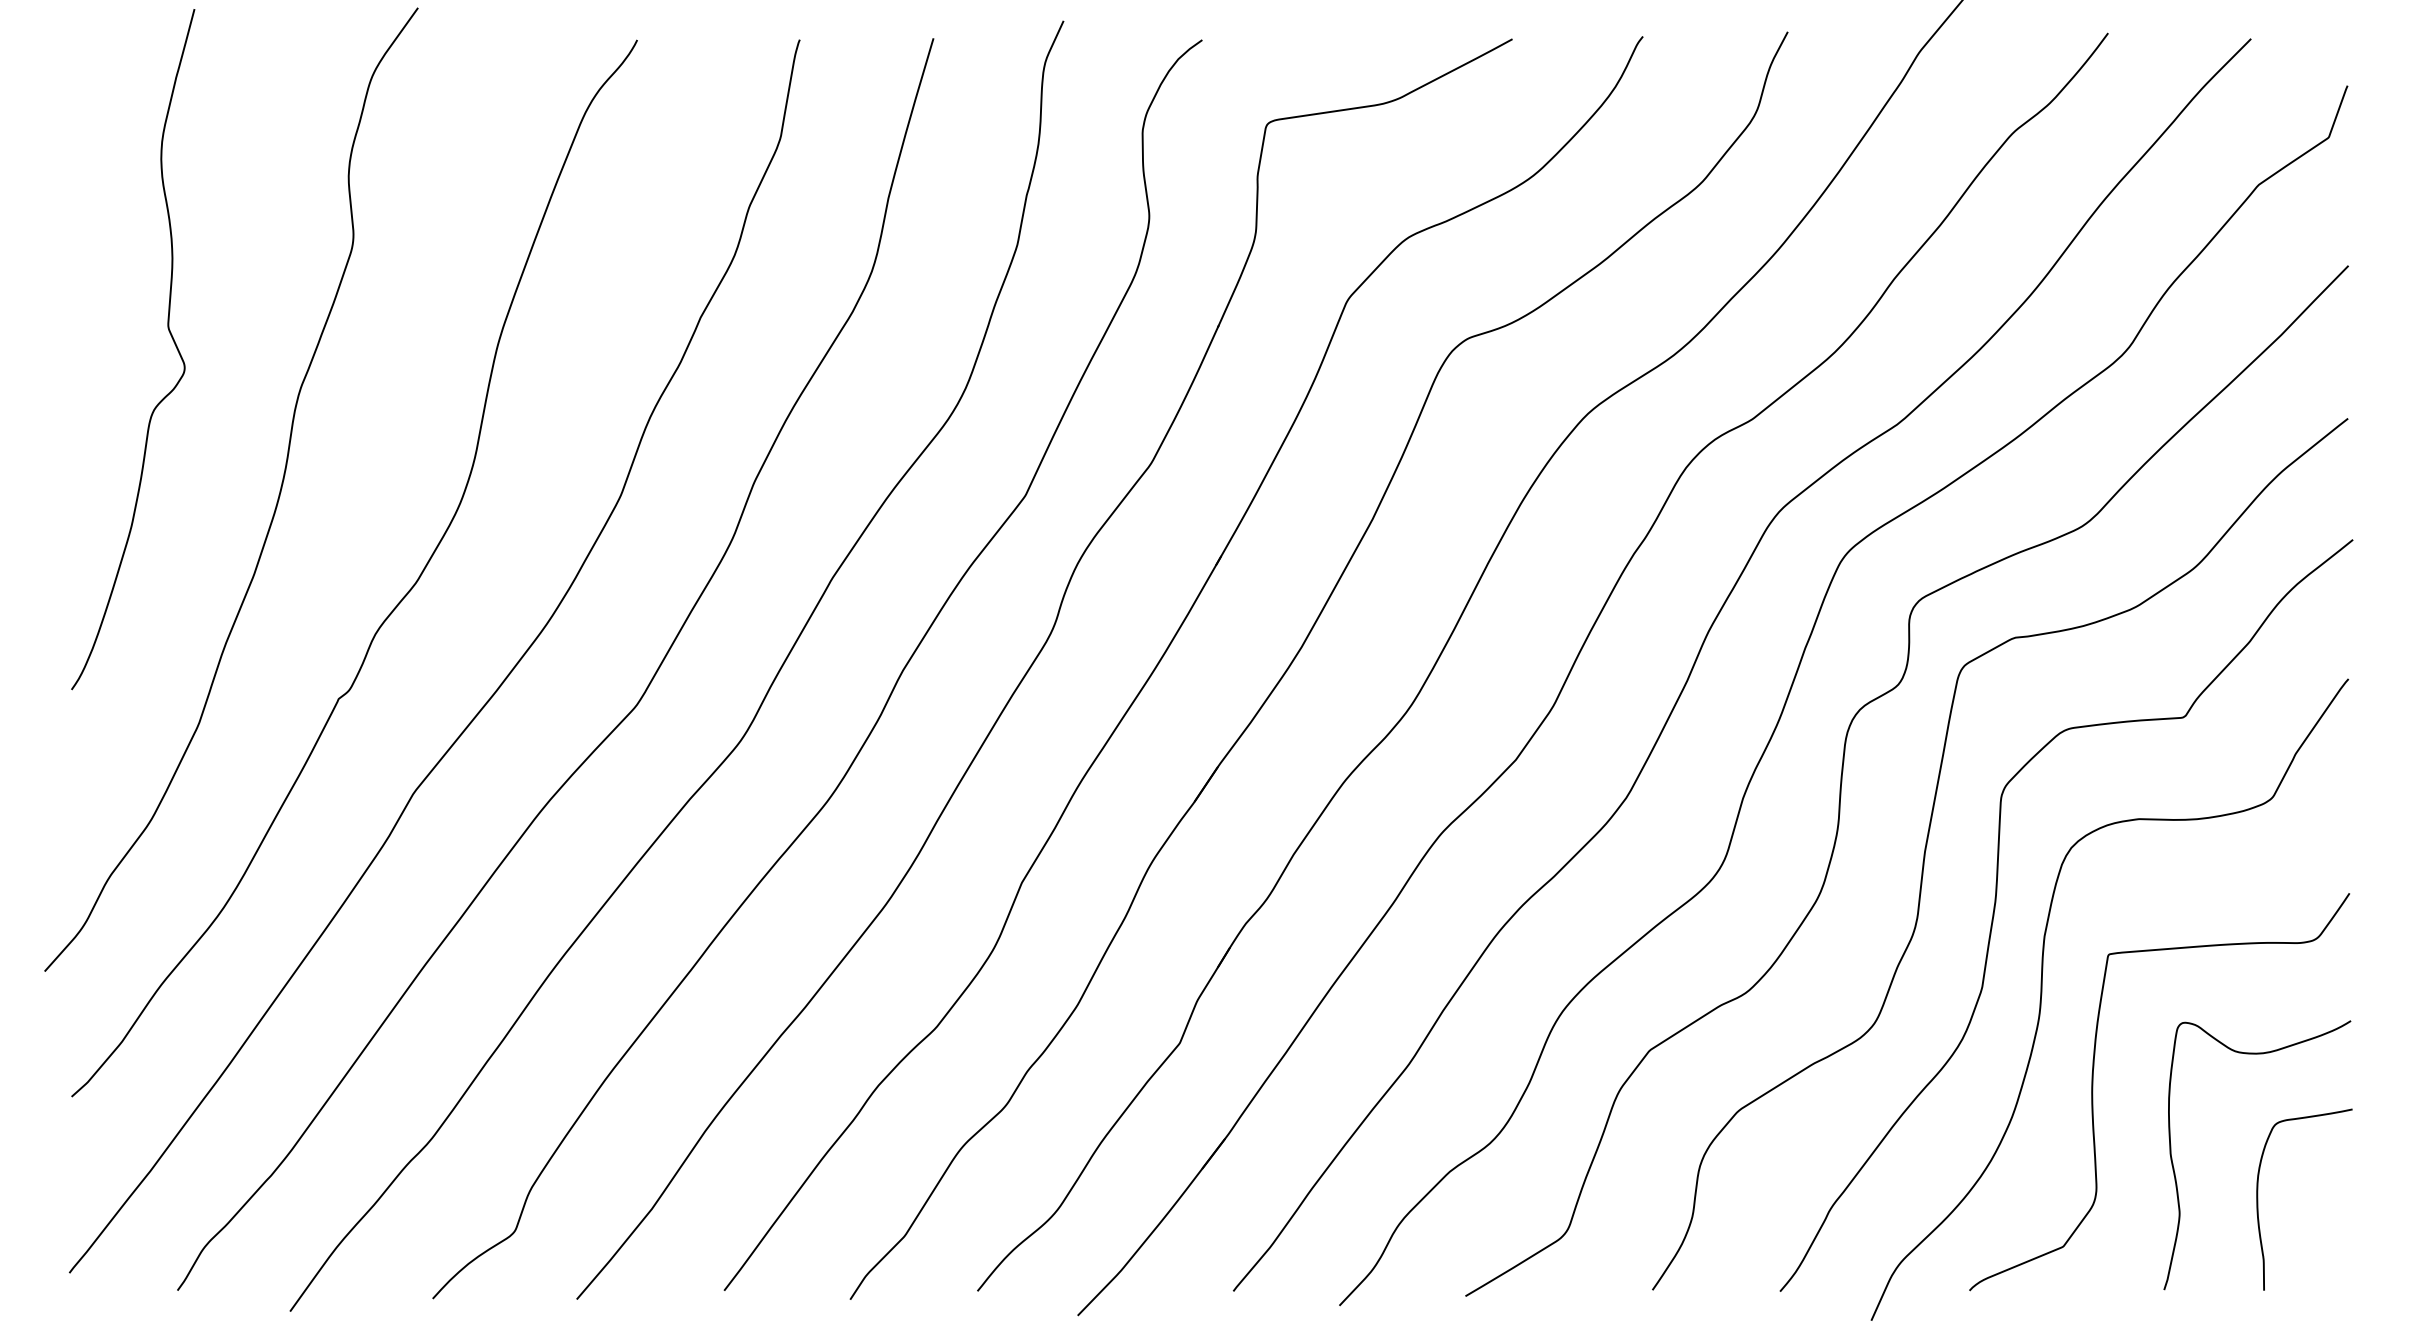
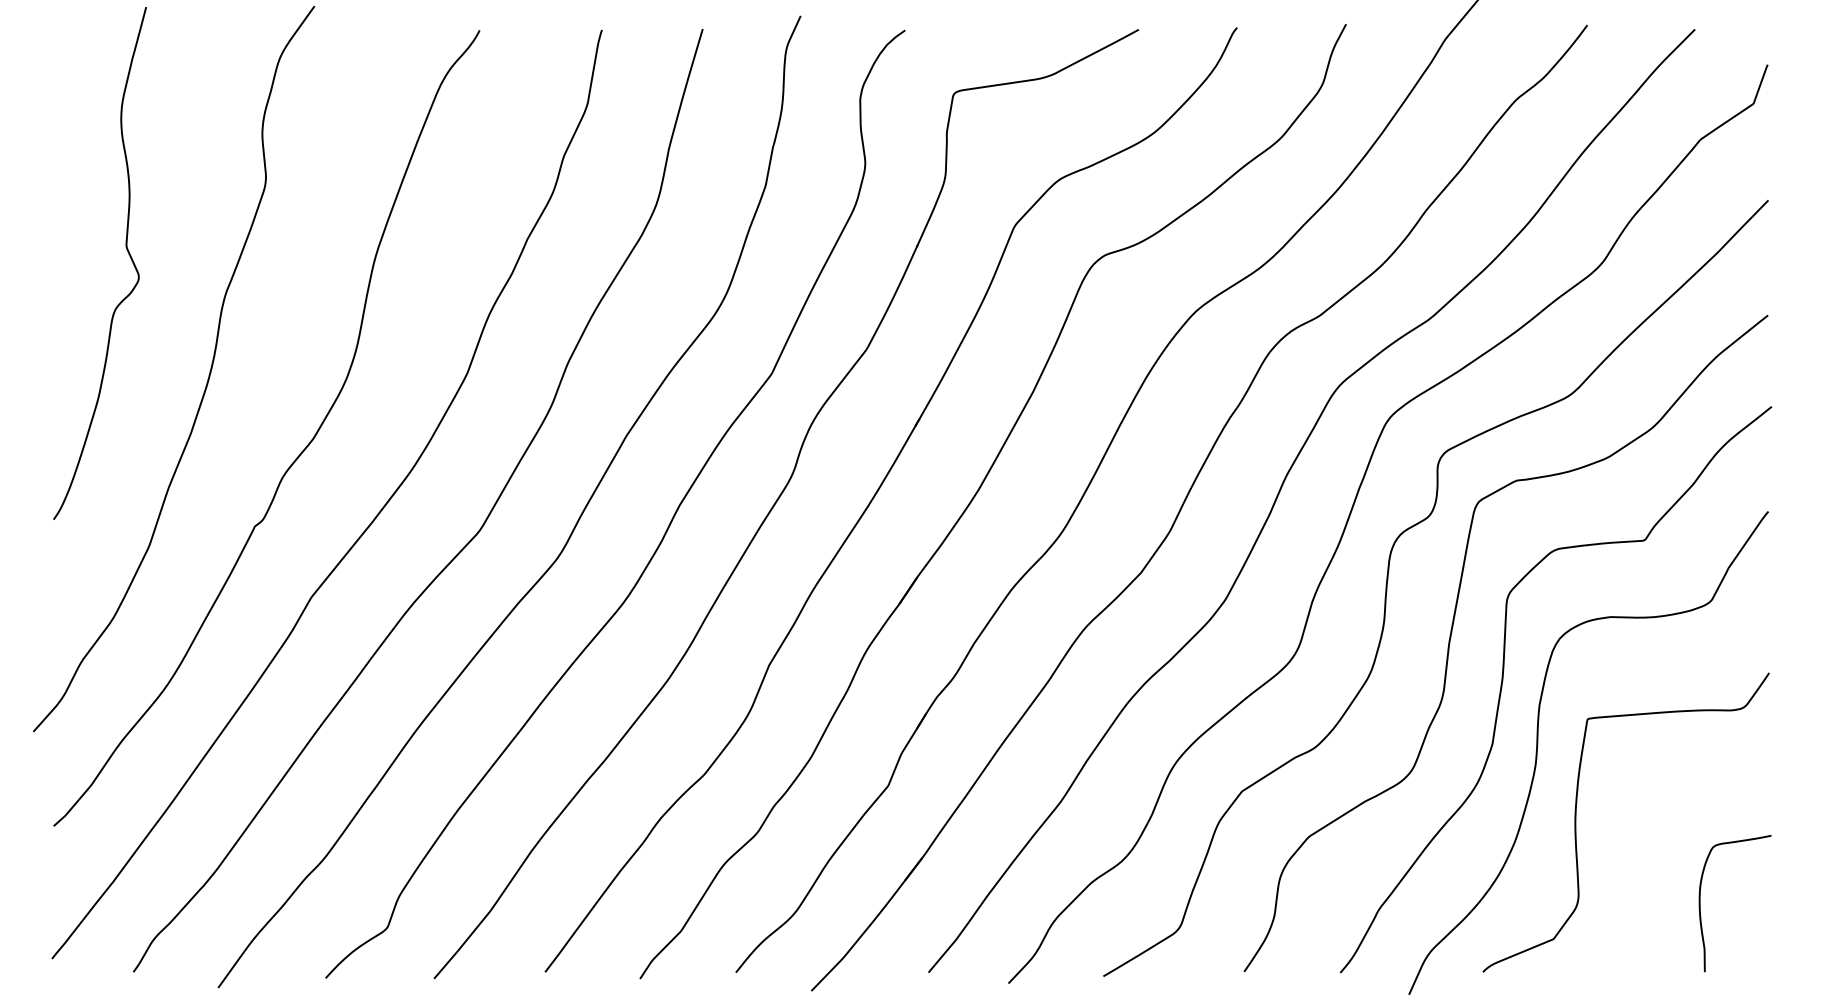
curve: (2175, 1172) -> (1638, 883), removed

